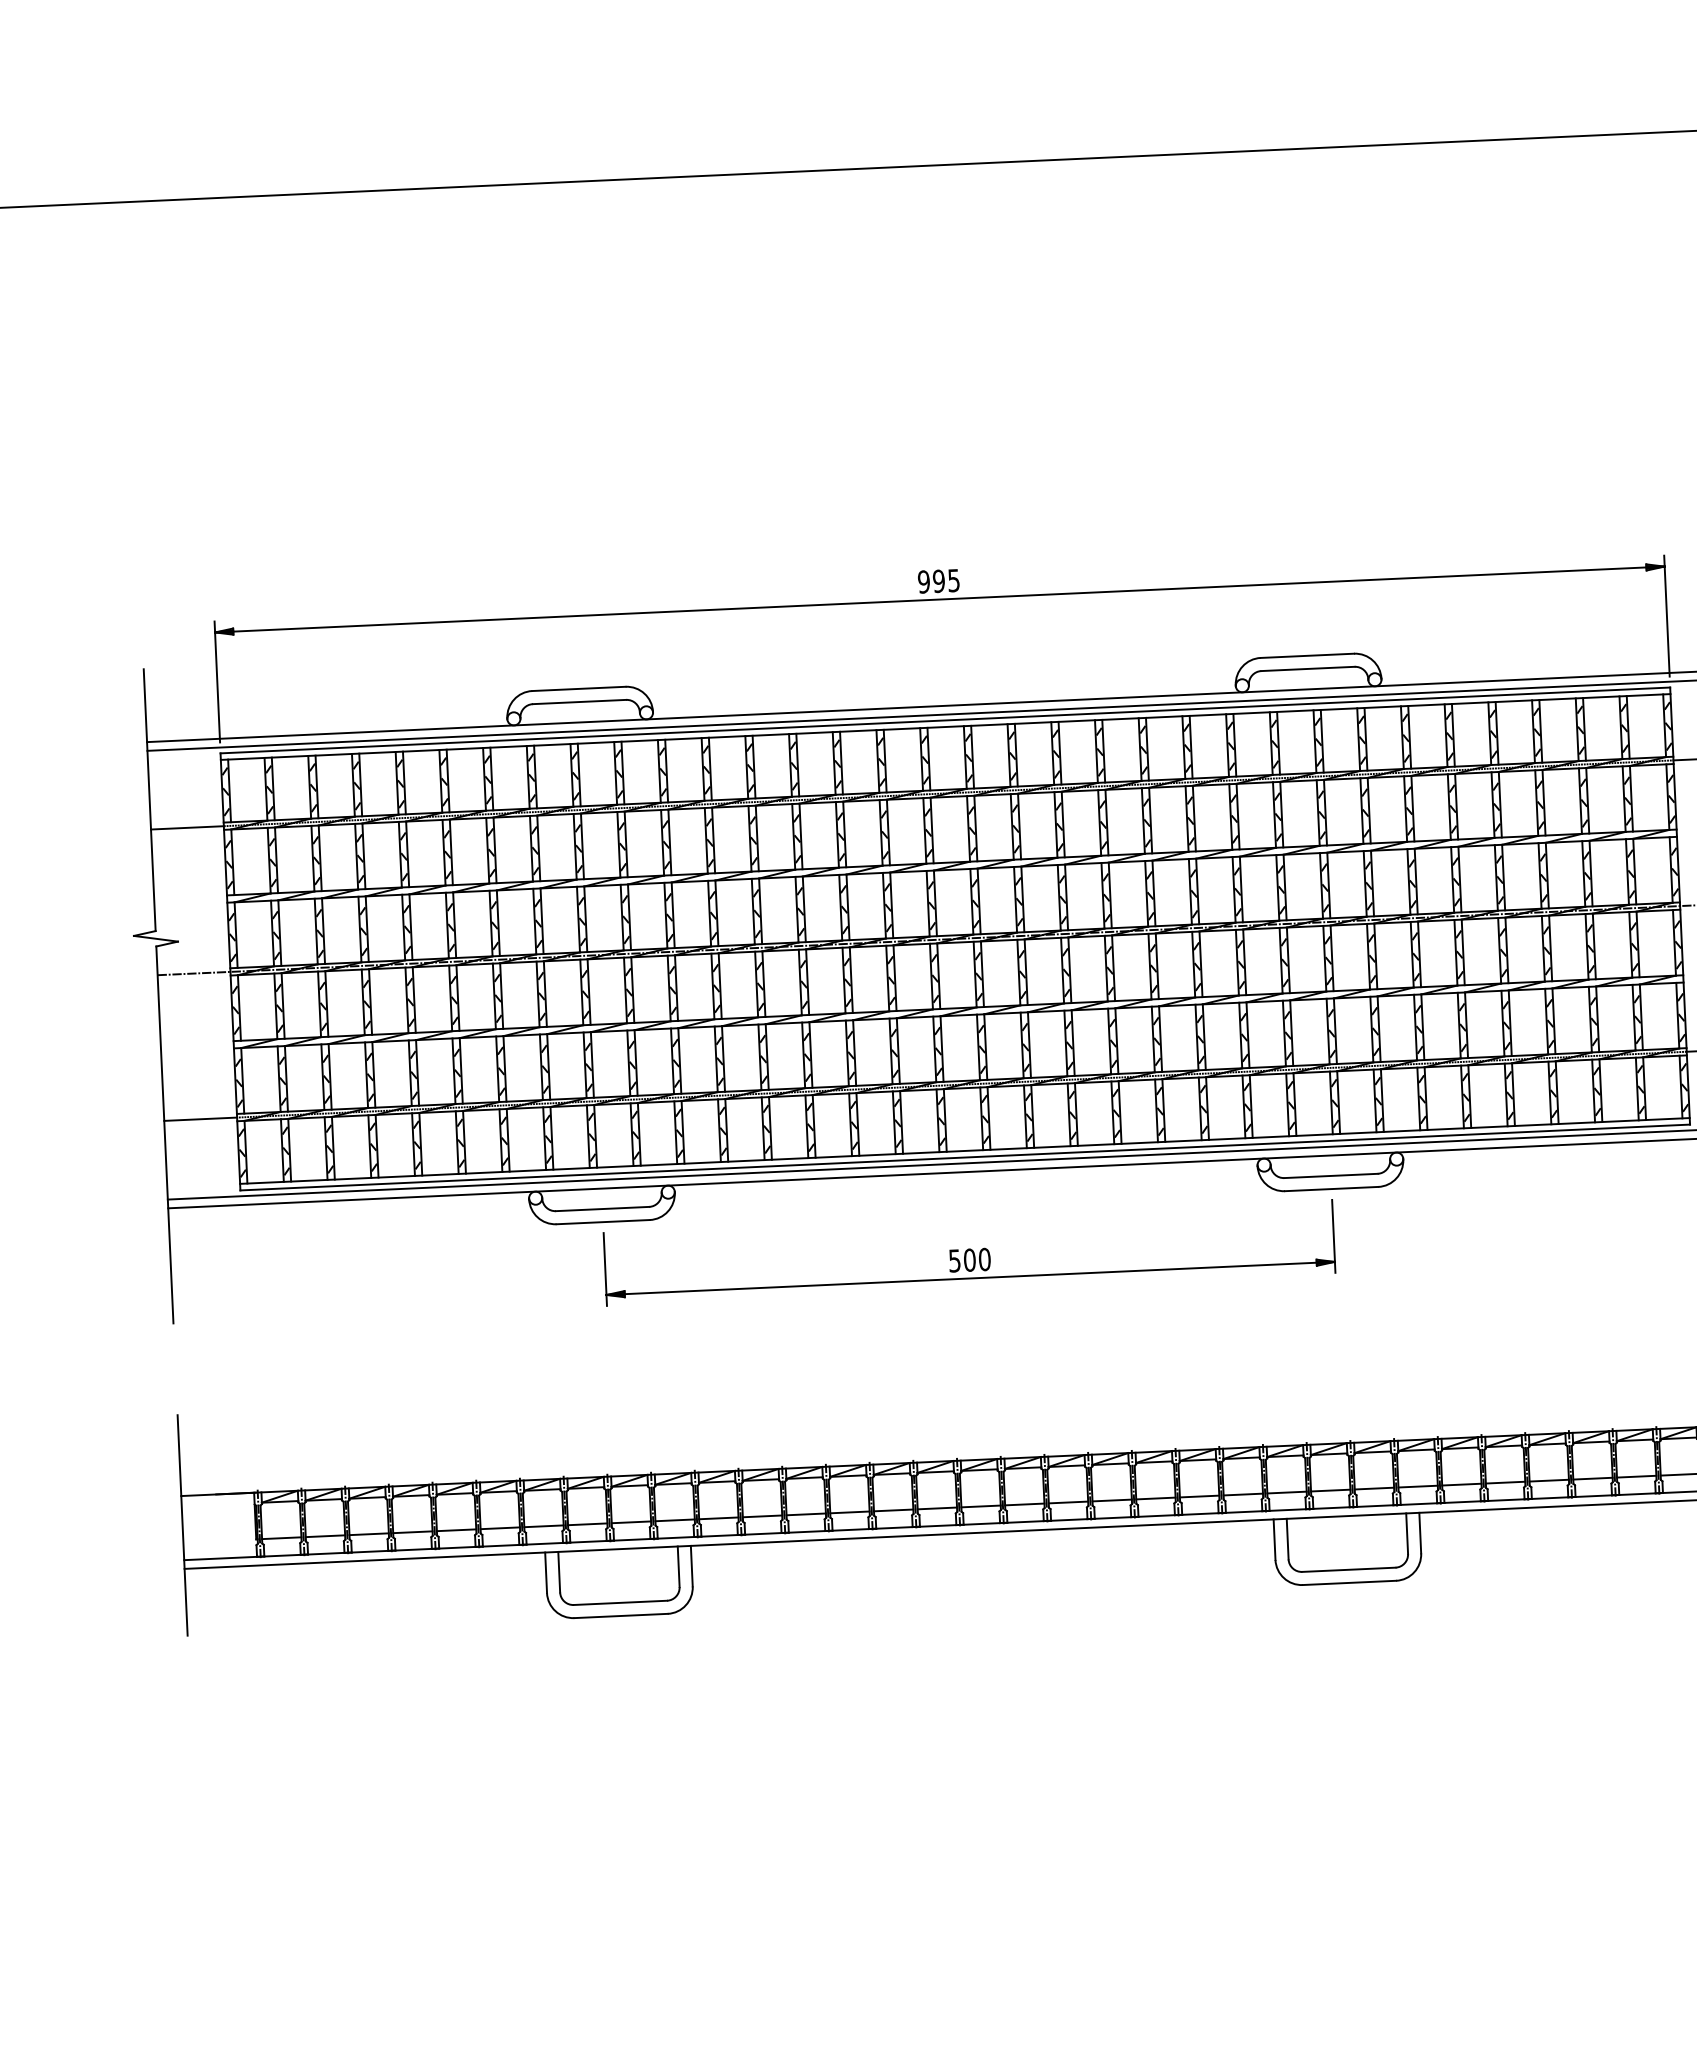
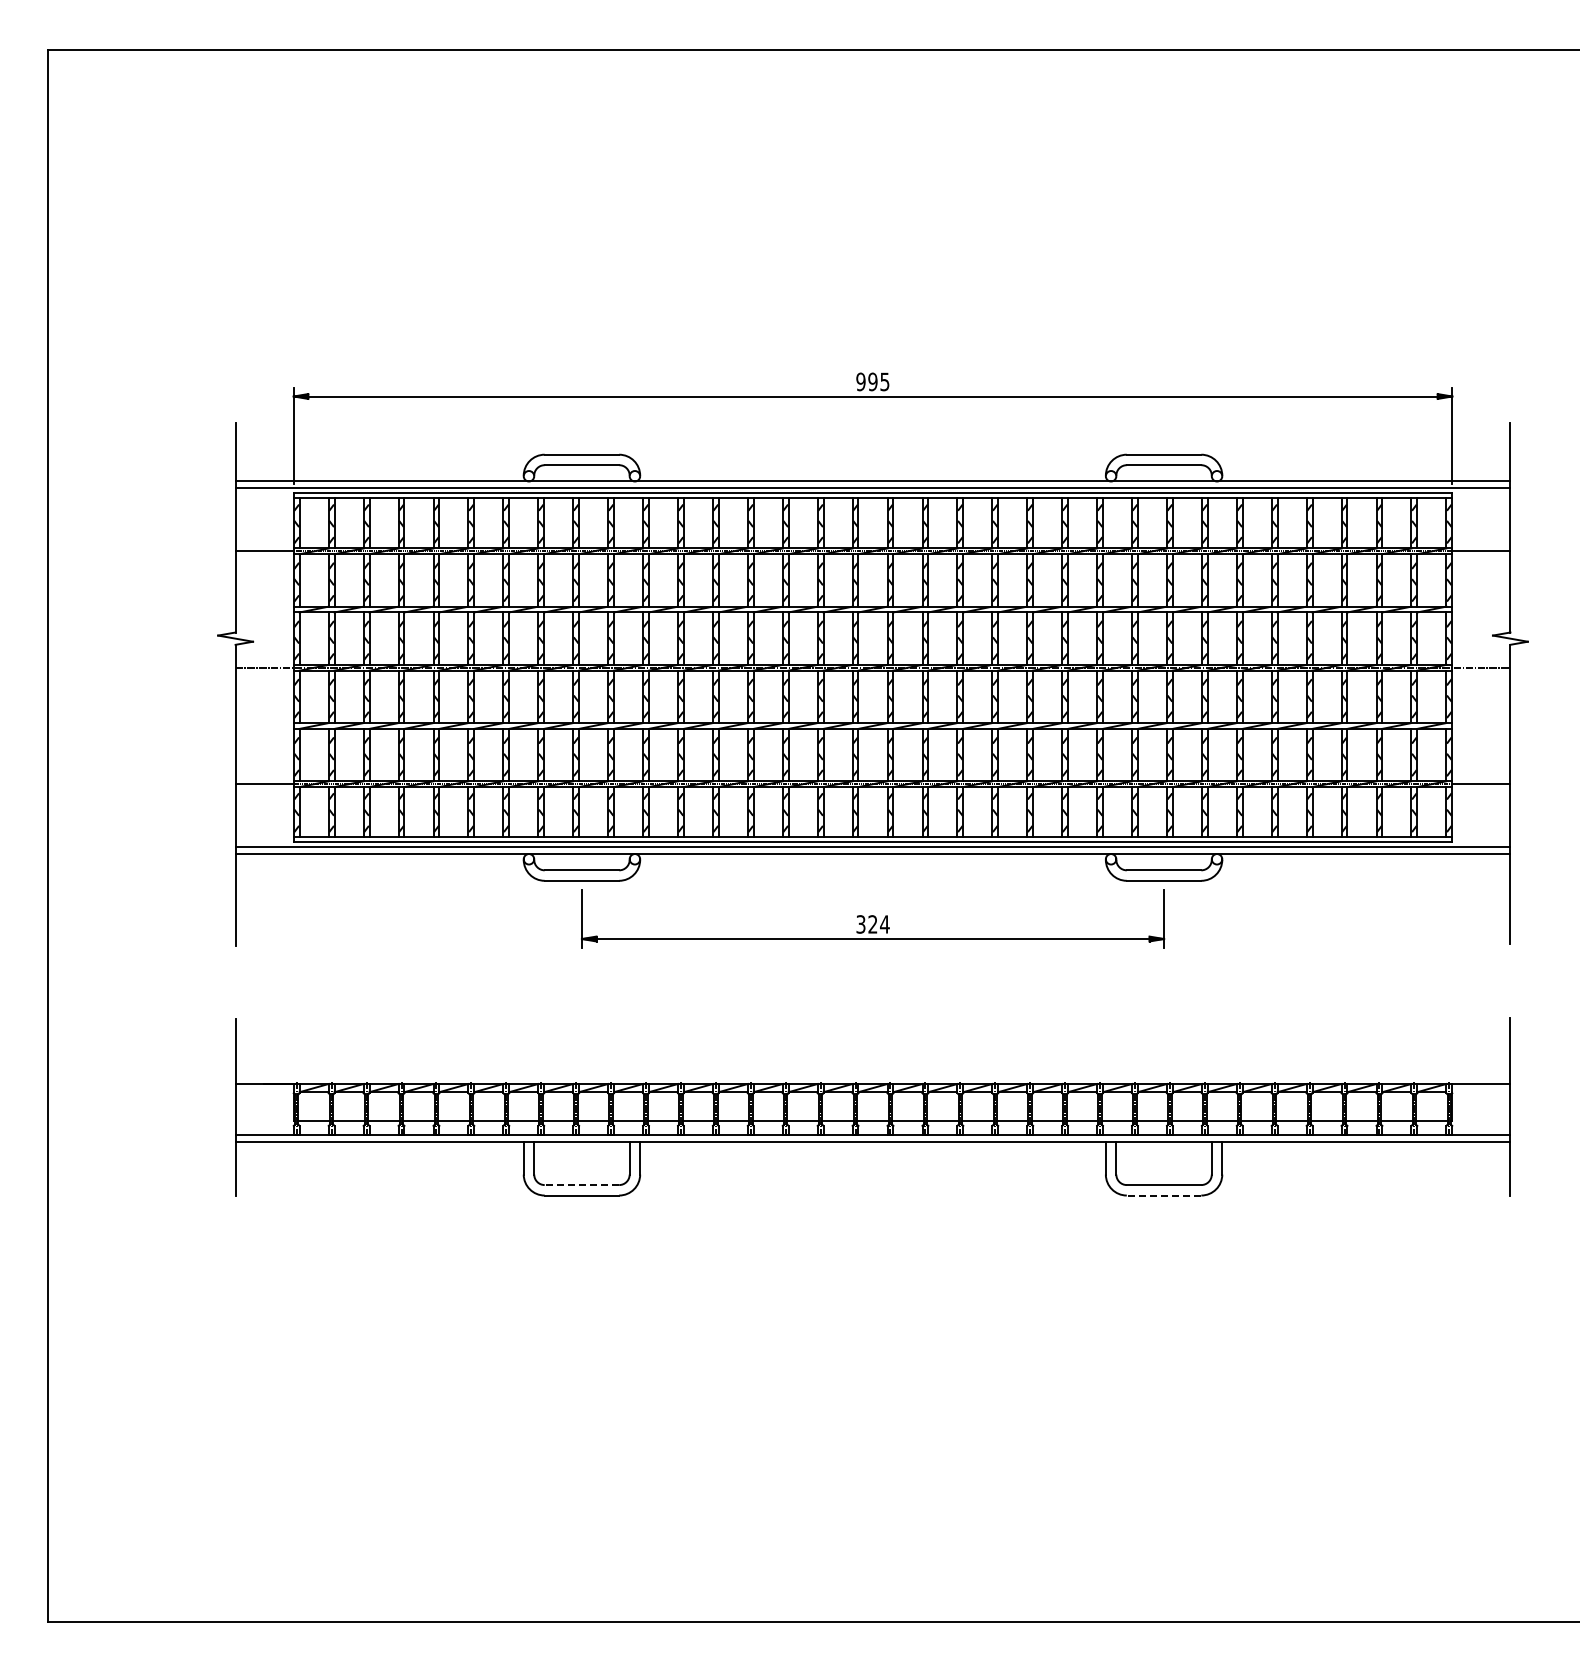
text: (970, 1260) -> (873, 924), 500 -> 324
line: (1348, 1582) -> (1163, 1195), solid -> dashed
line: (619, 1603) -> (581, 1185), solid -> dashed

